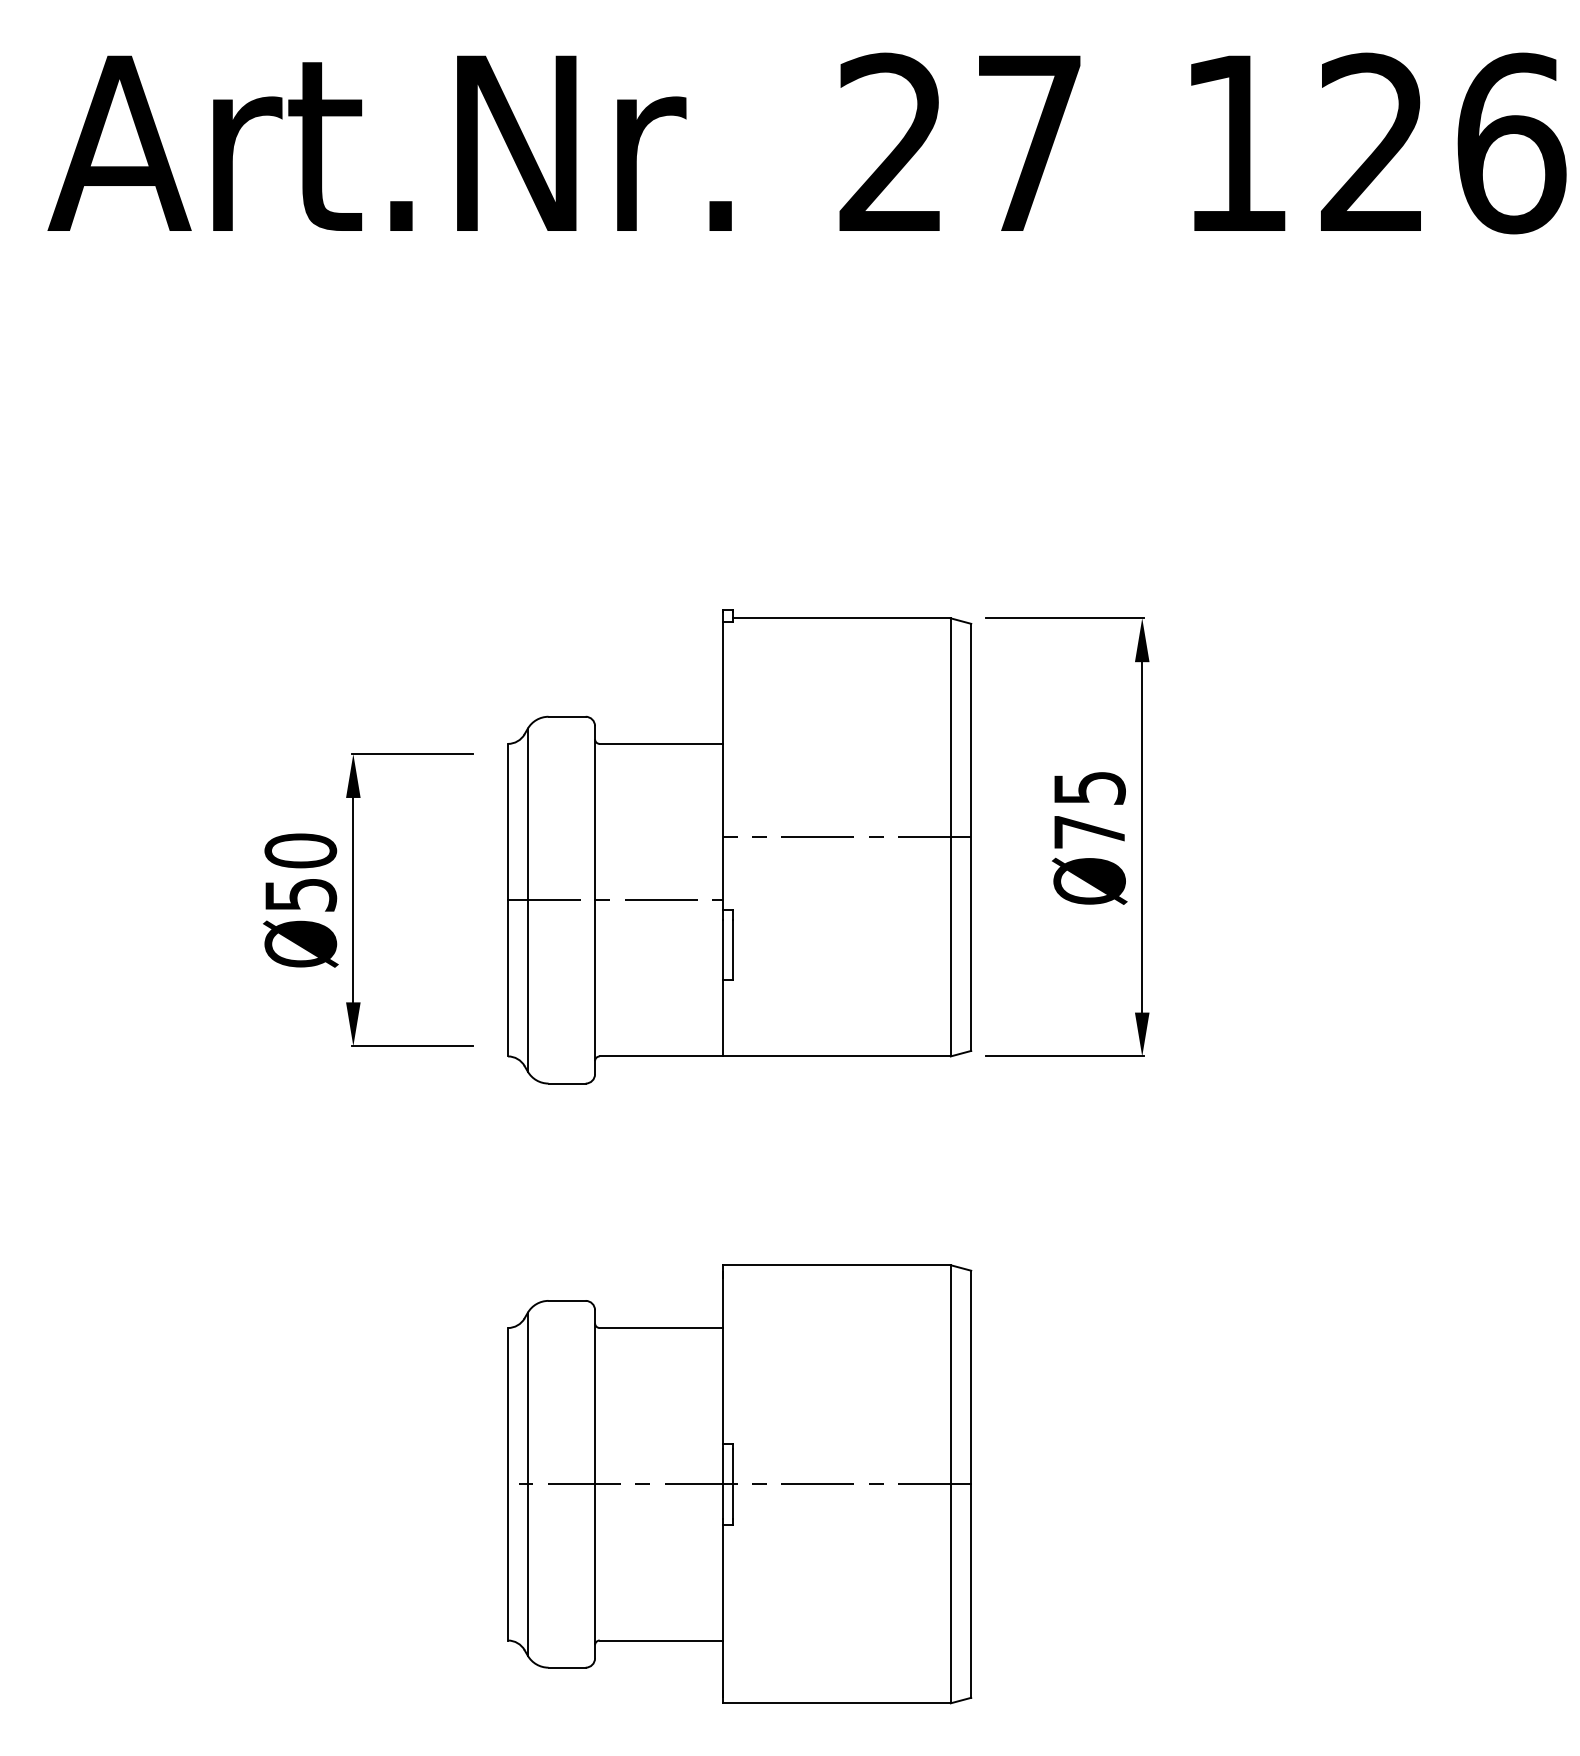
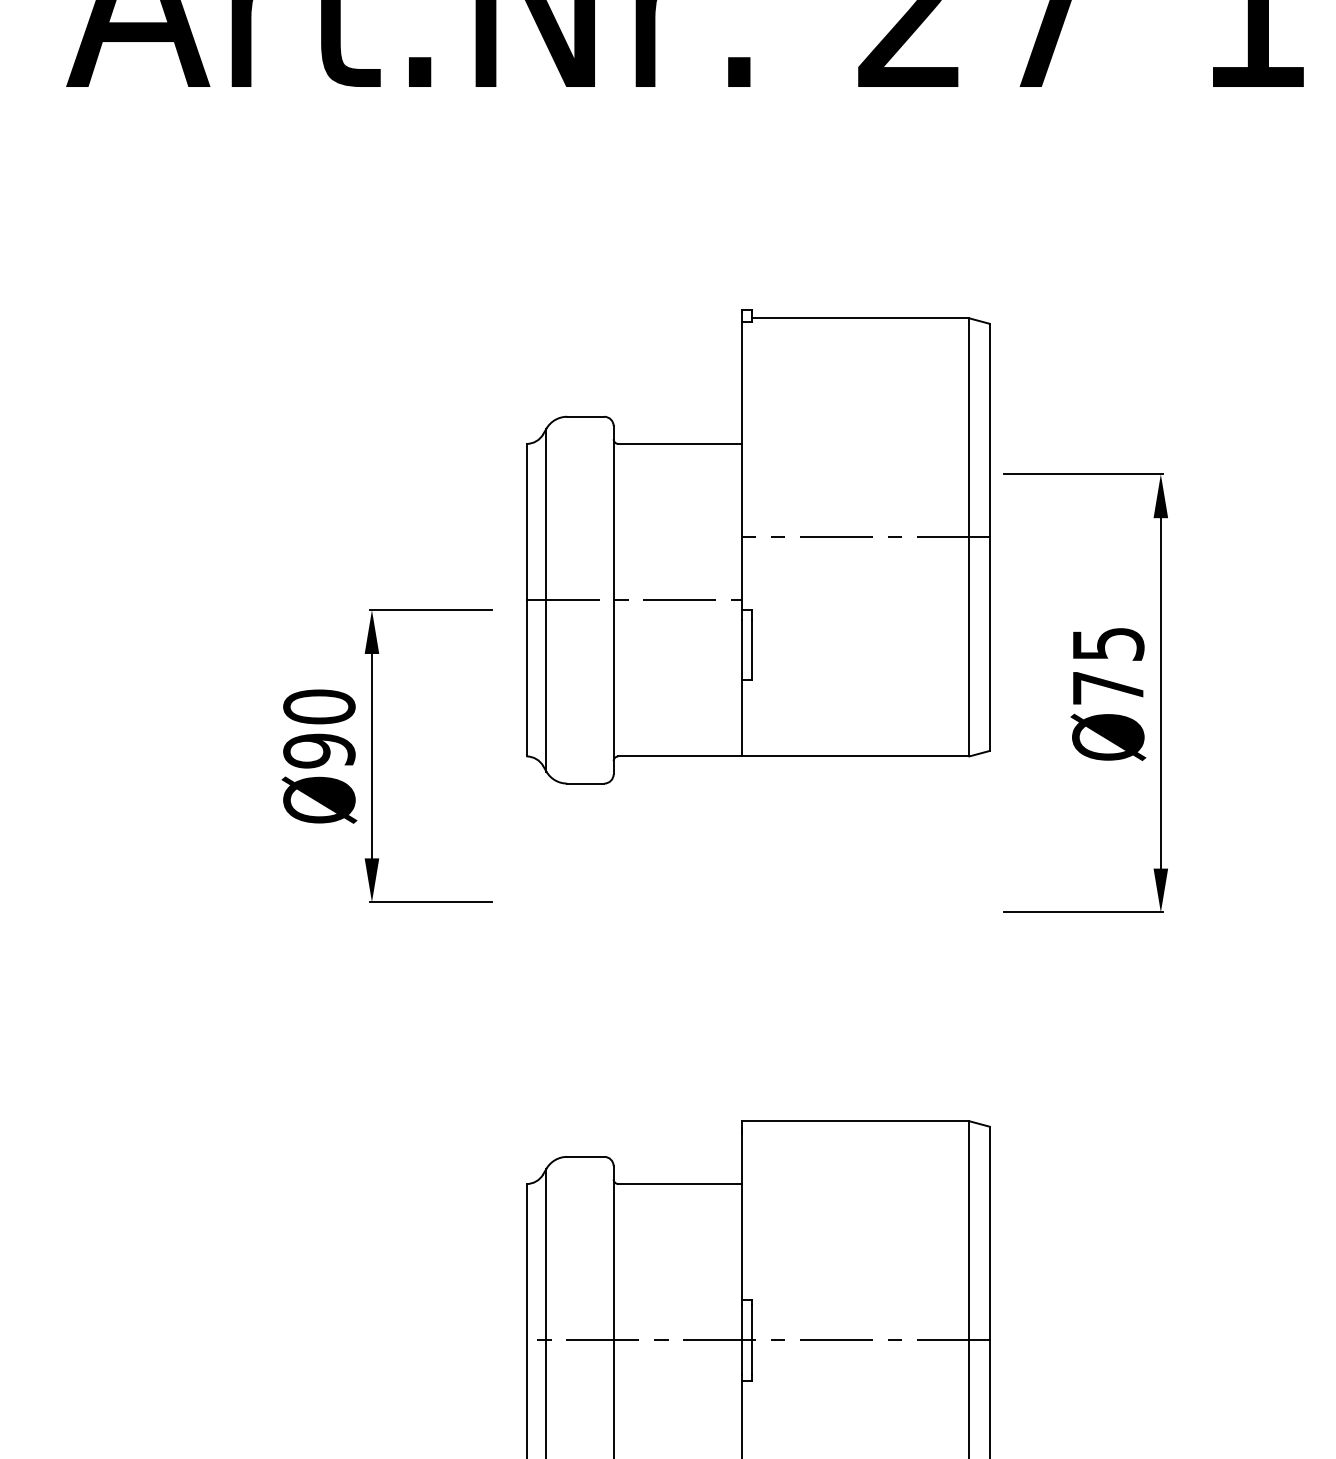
part: (739, 846) -> (758, 546), moved
text: (300, 894) -> (319, 750), Ø50 -> Ø90

